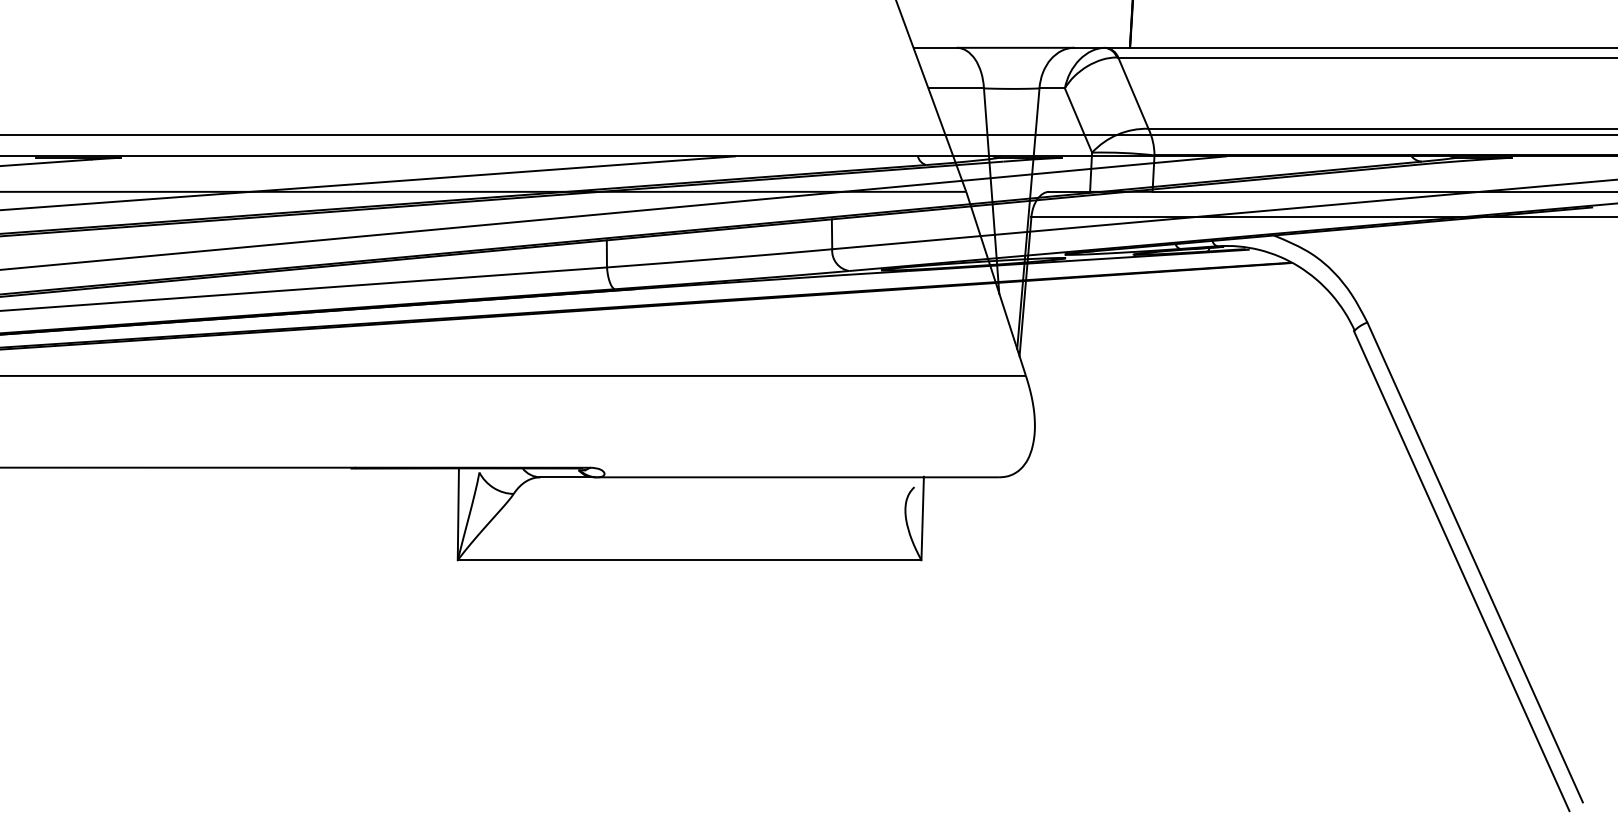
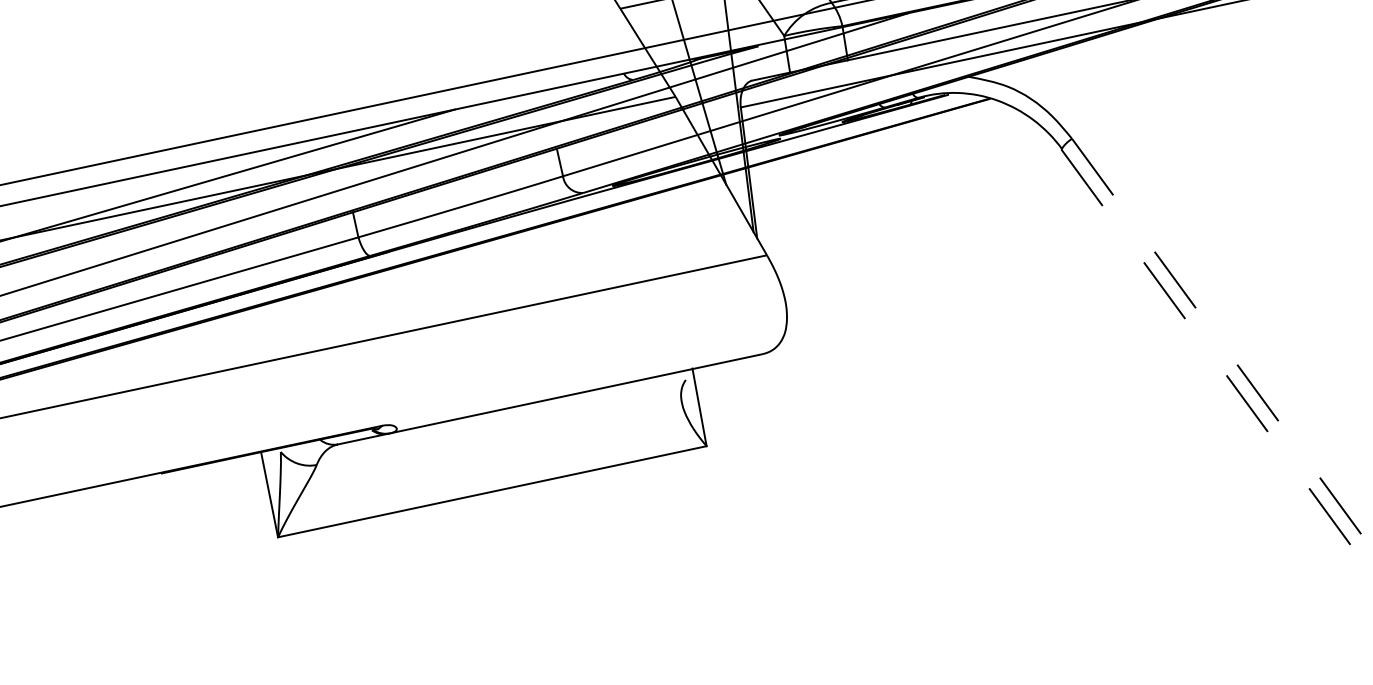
line: (1475, 562) -> (1219, 339), solid -> dashed
line: (1461, 571) -> (1207, 350), solid -> dashed

